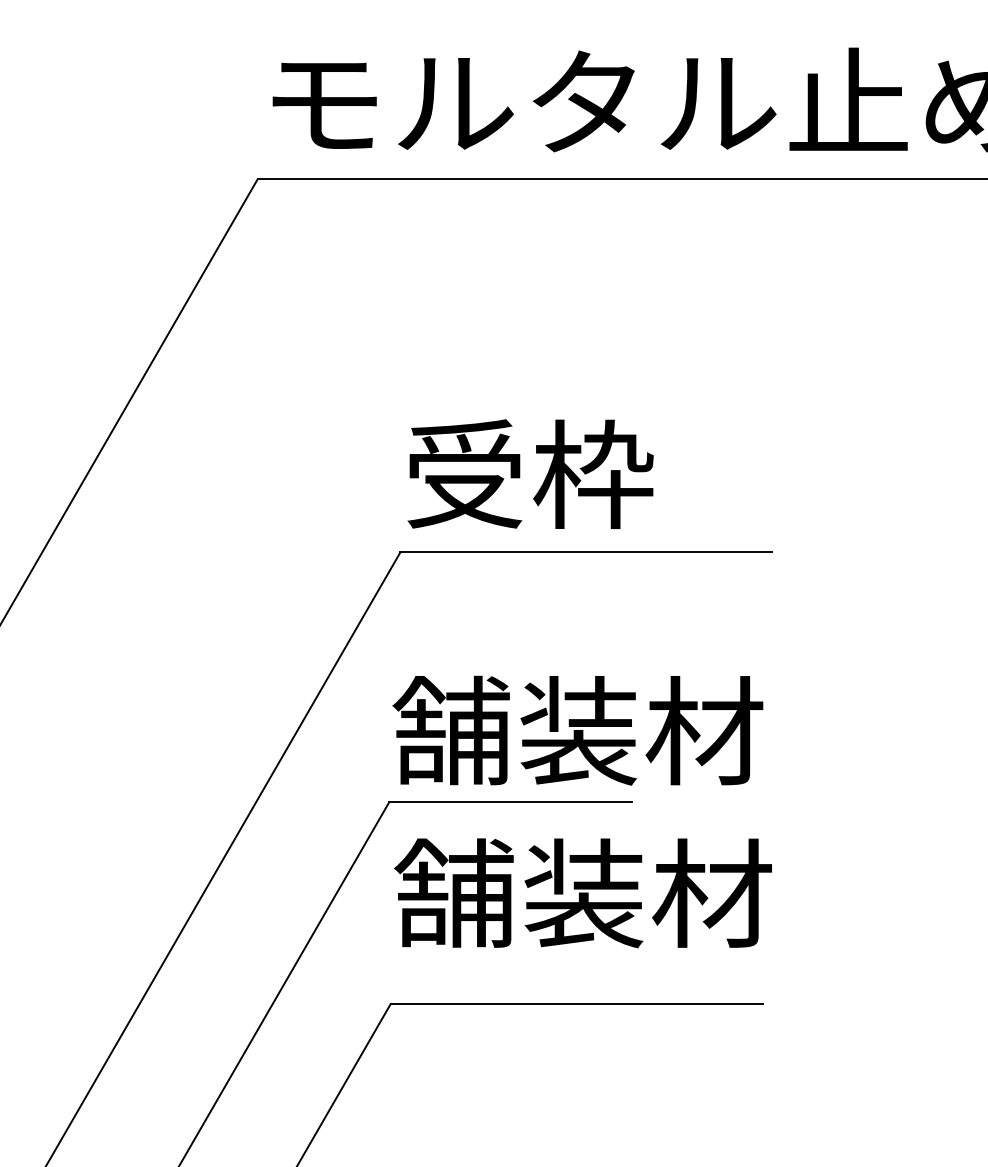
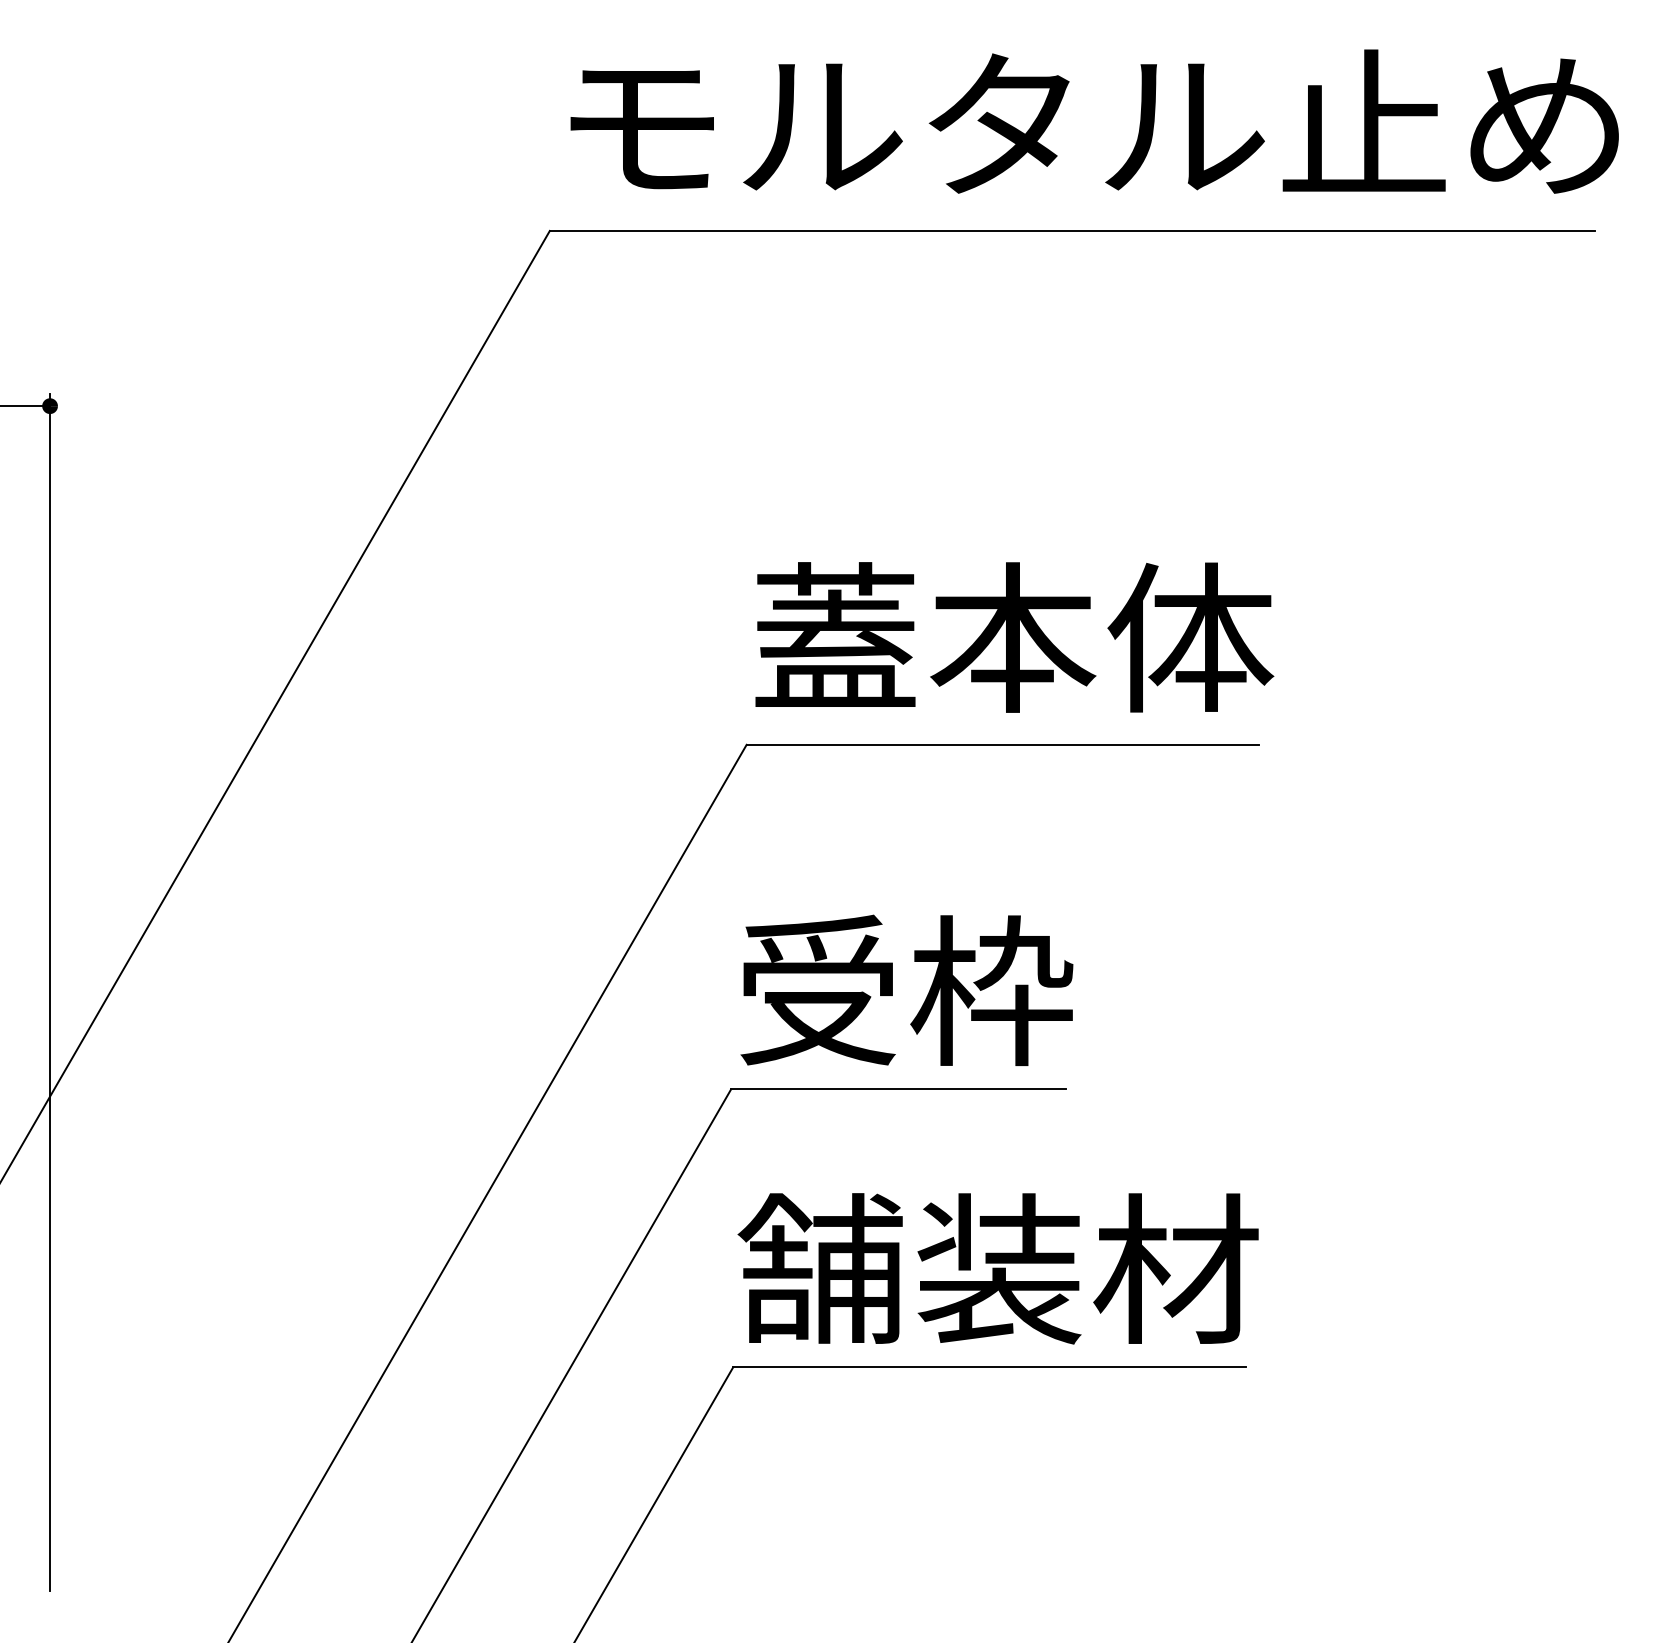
text: (594, 473) -> (1014, 636), 受枠 -> 蓋本体
text: (577, 730) -> (990, 990), 舗装材 -> 受枠
text: (582, 893) -> (997, 1268), moved

